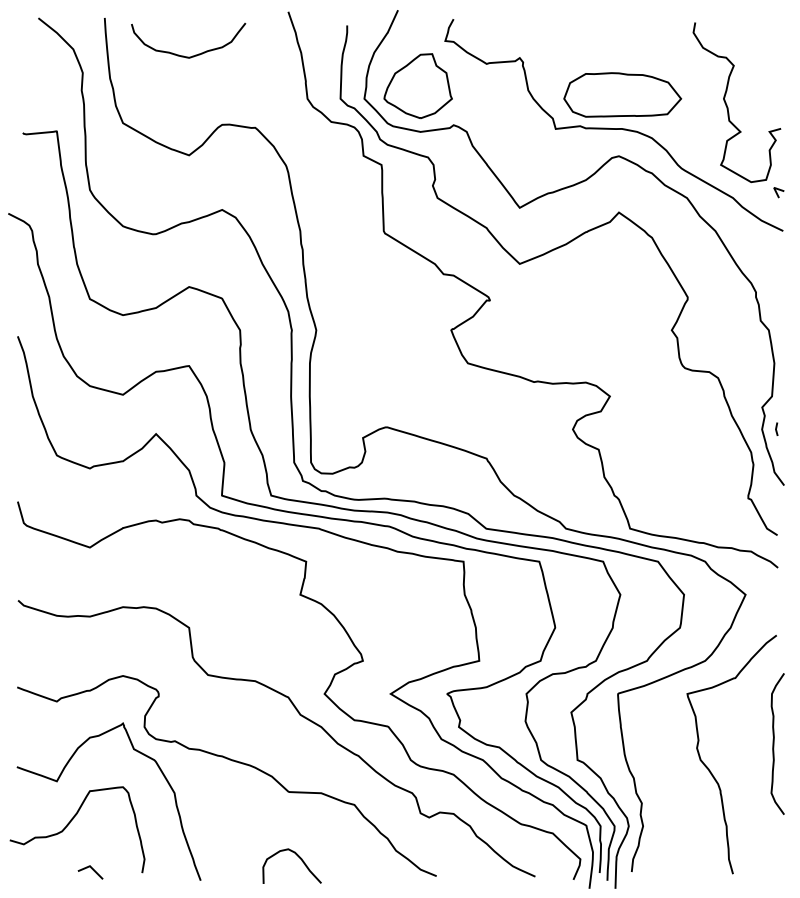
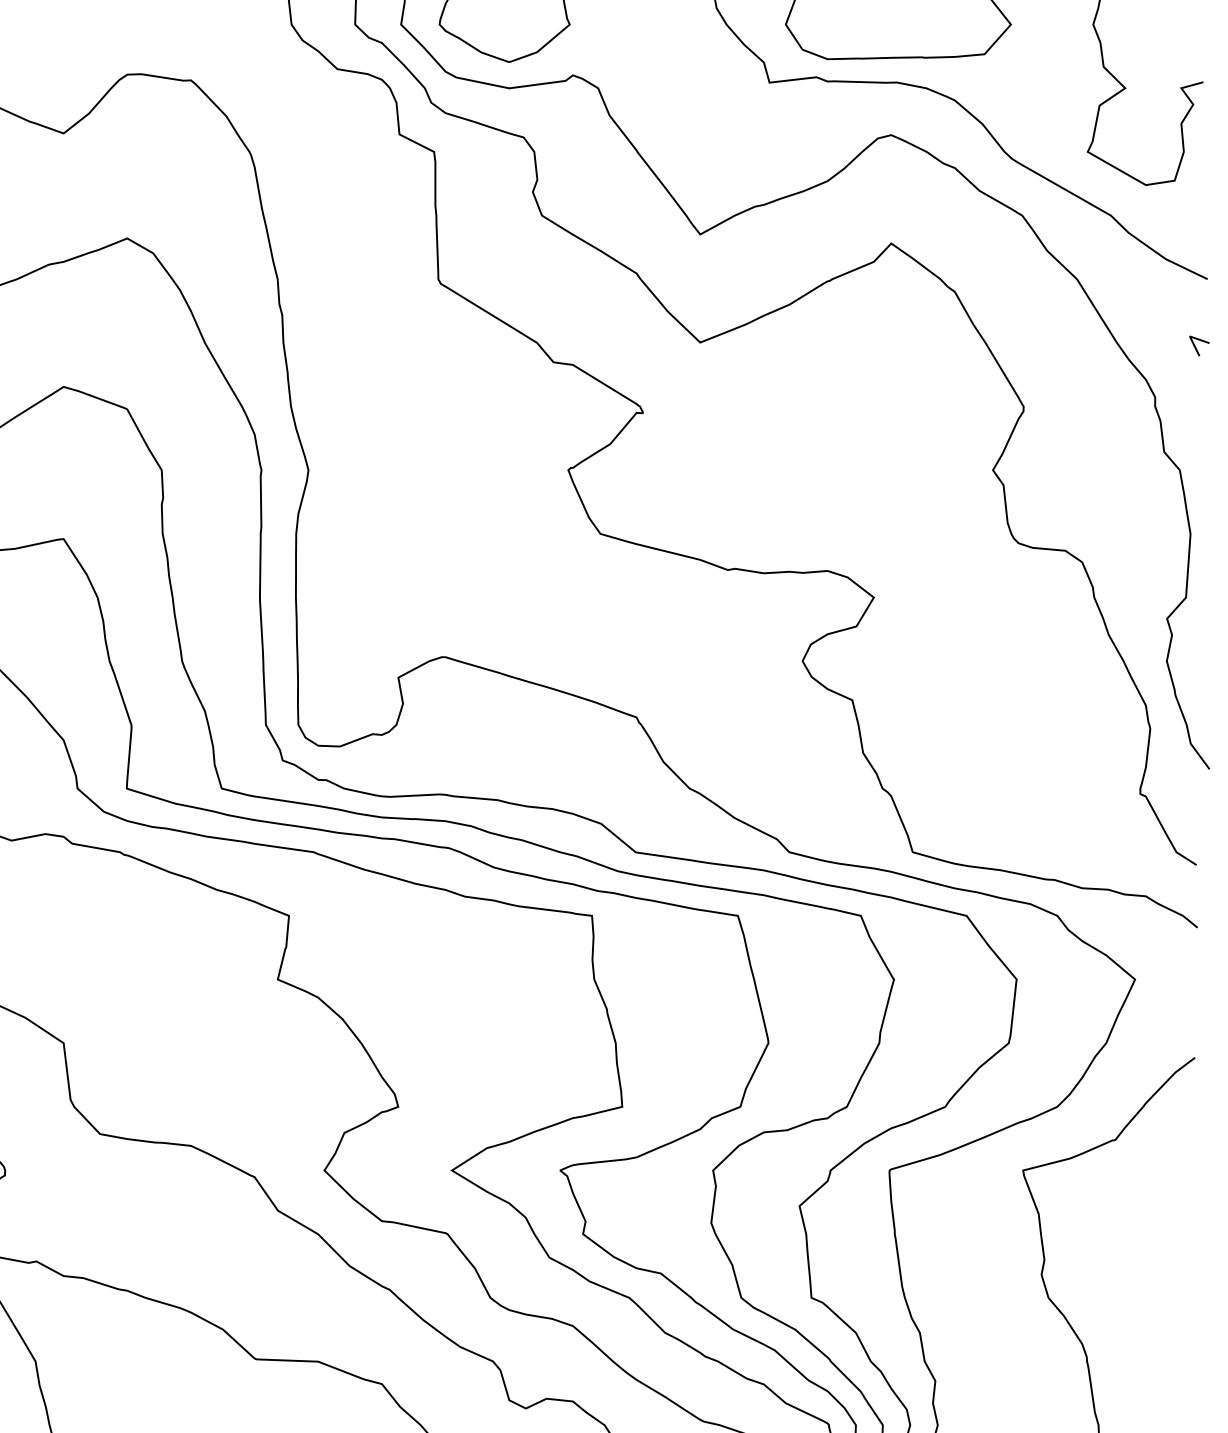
line: (777, 192) -> (1196, 345), moved
line: (776, 428) -> (1194, 659), removed
curve: (774, 743) -> (1190, 1265), removed

